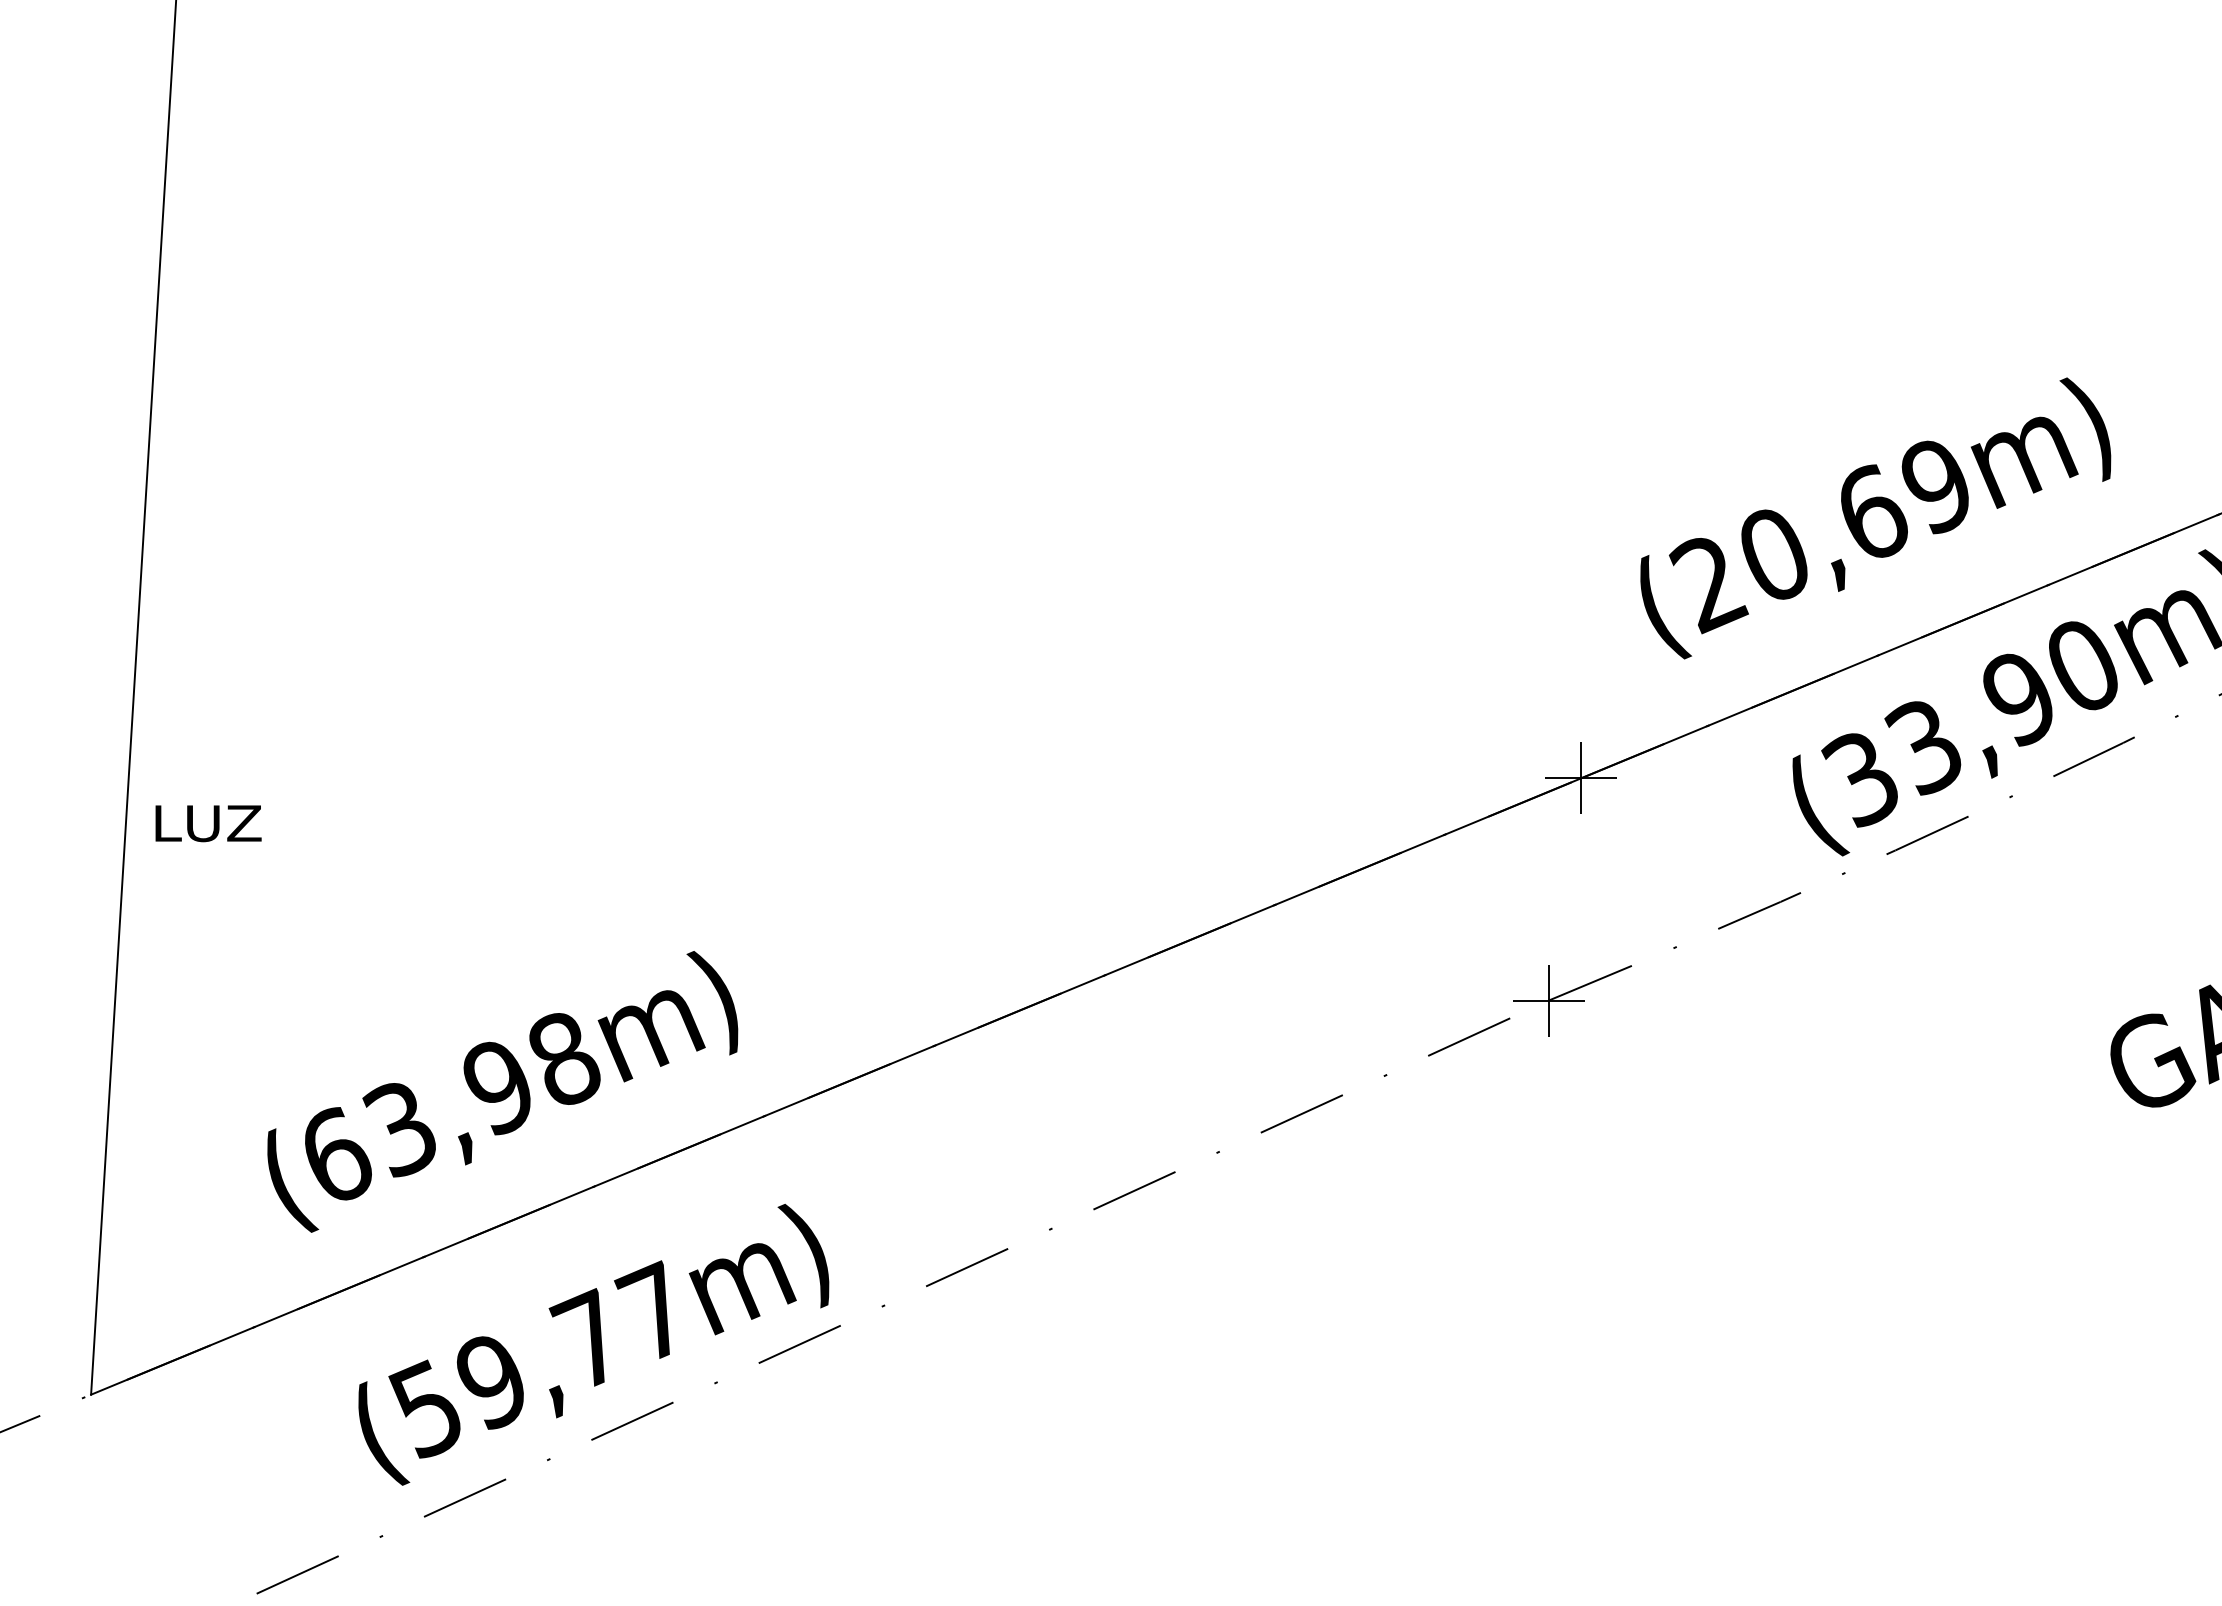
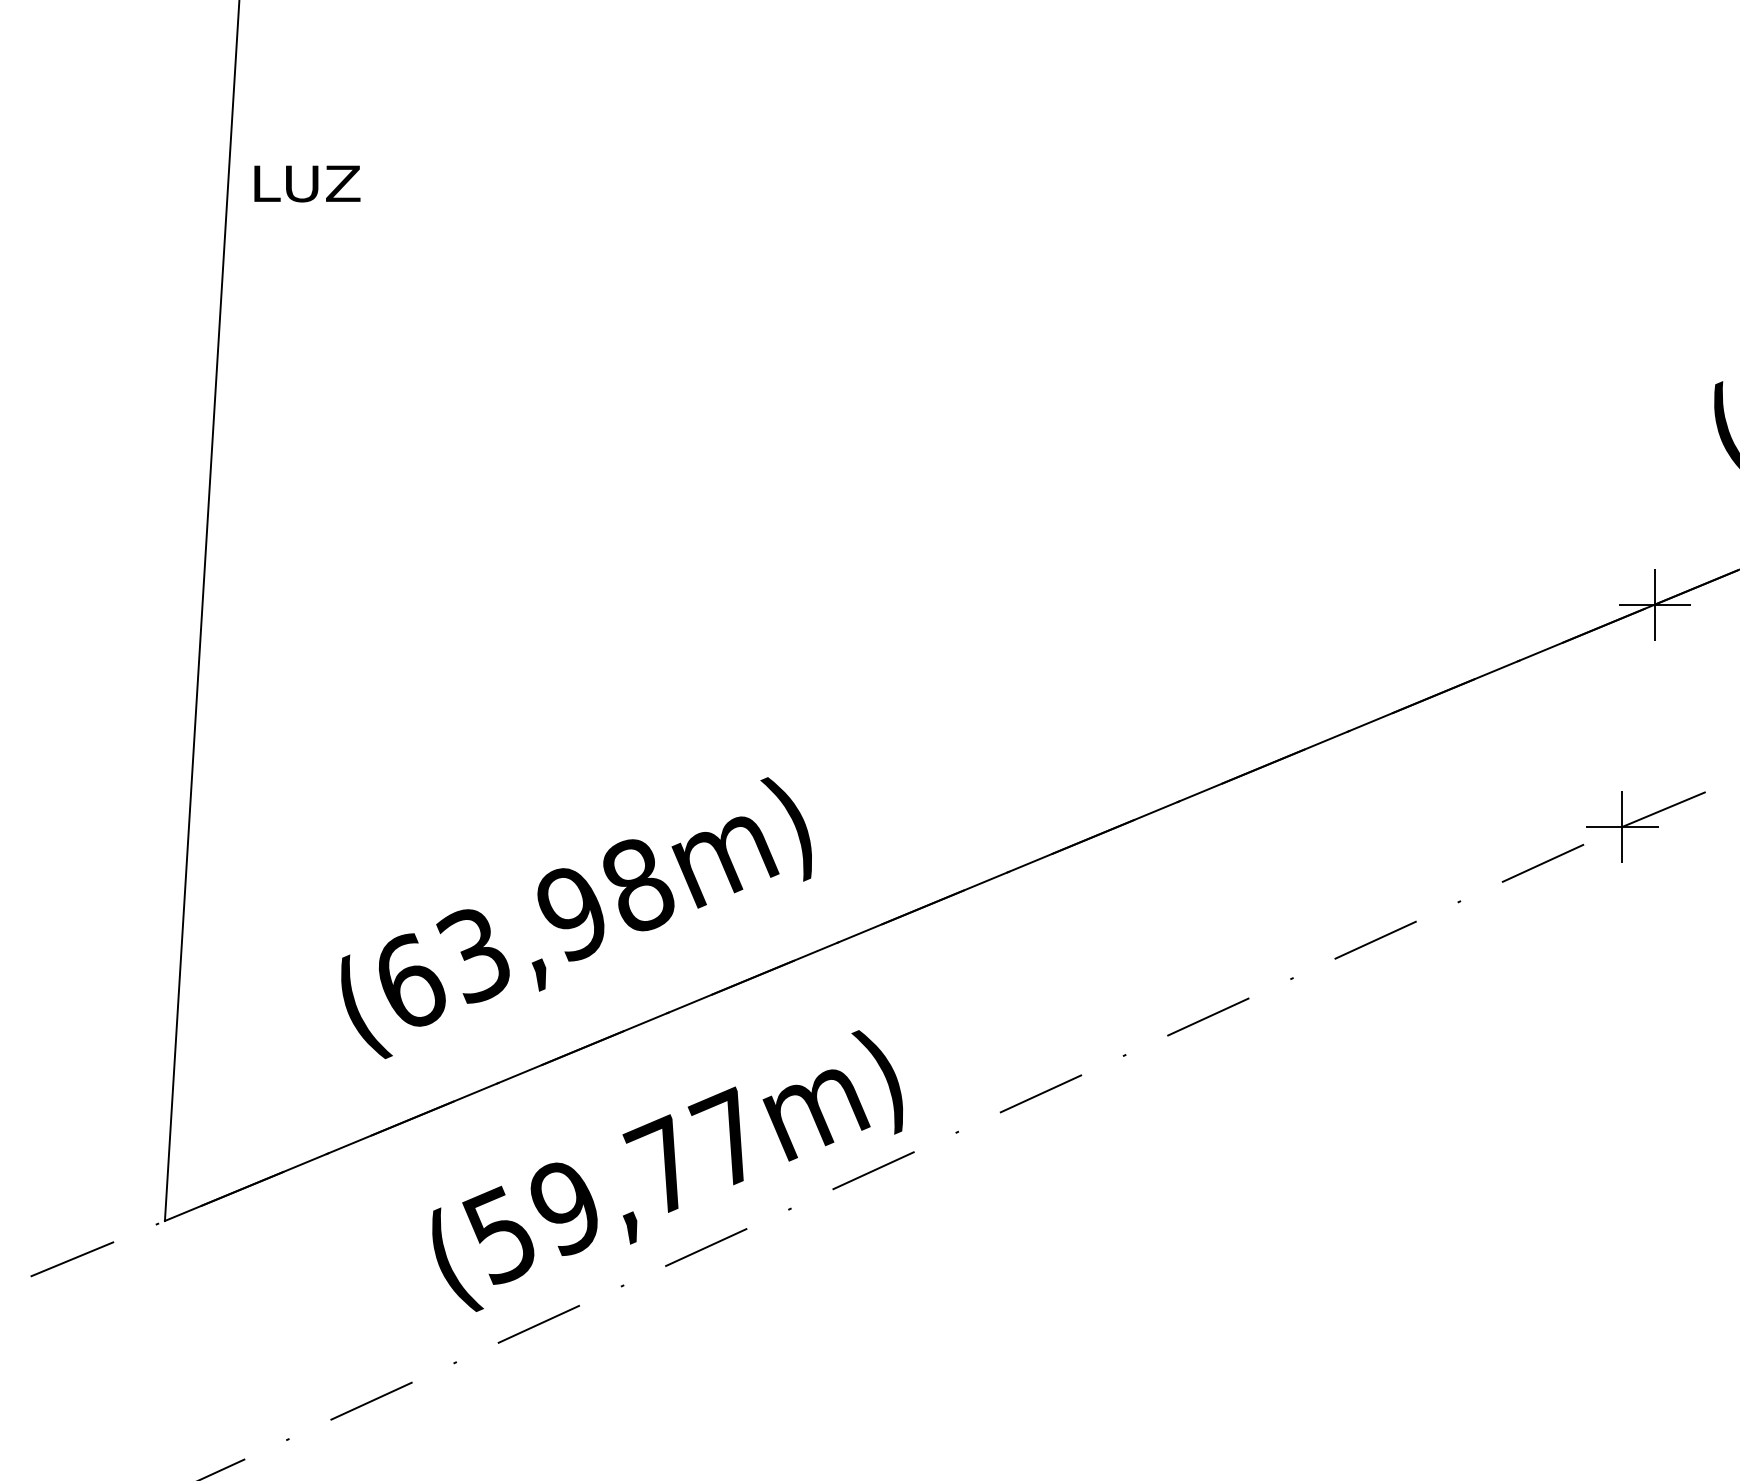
text: (208, 823) -> (307, 183), moved

